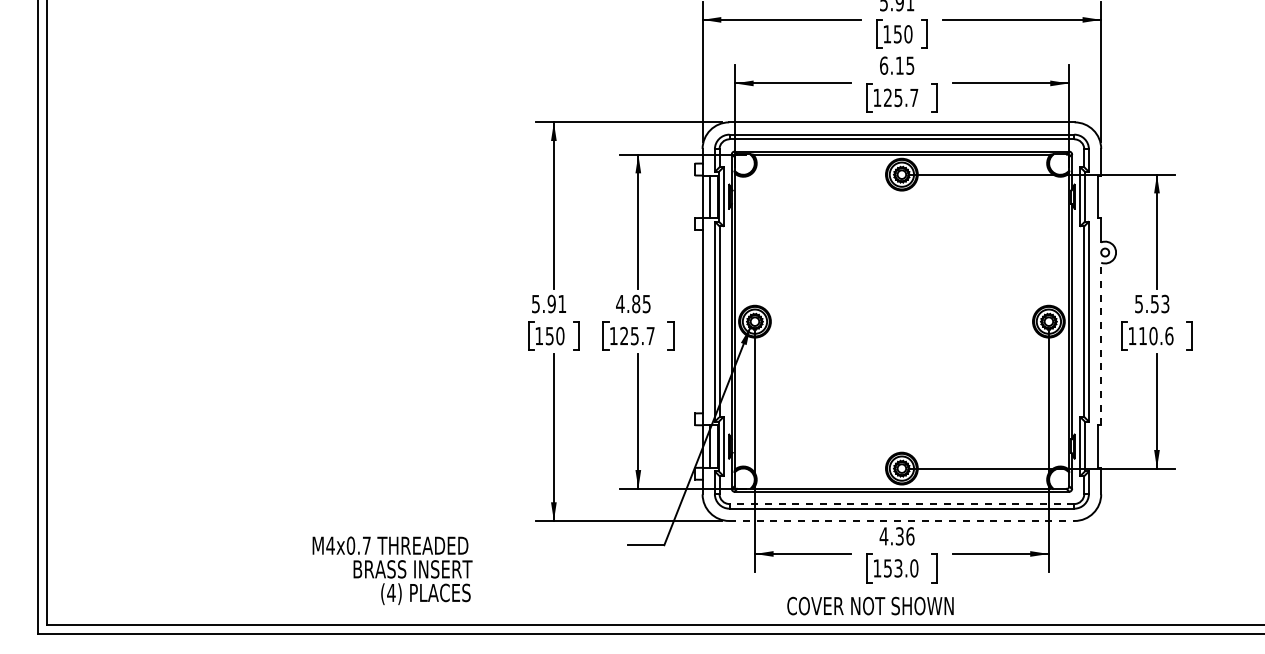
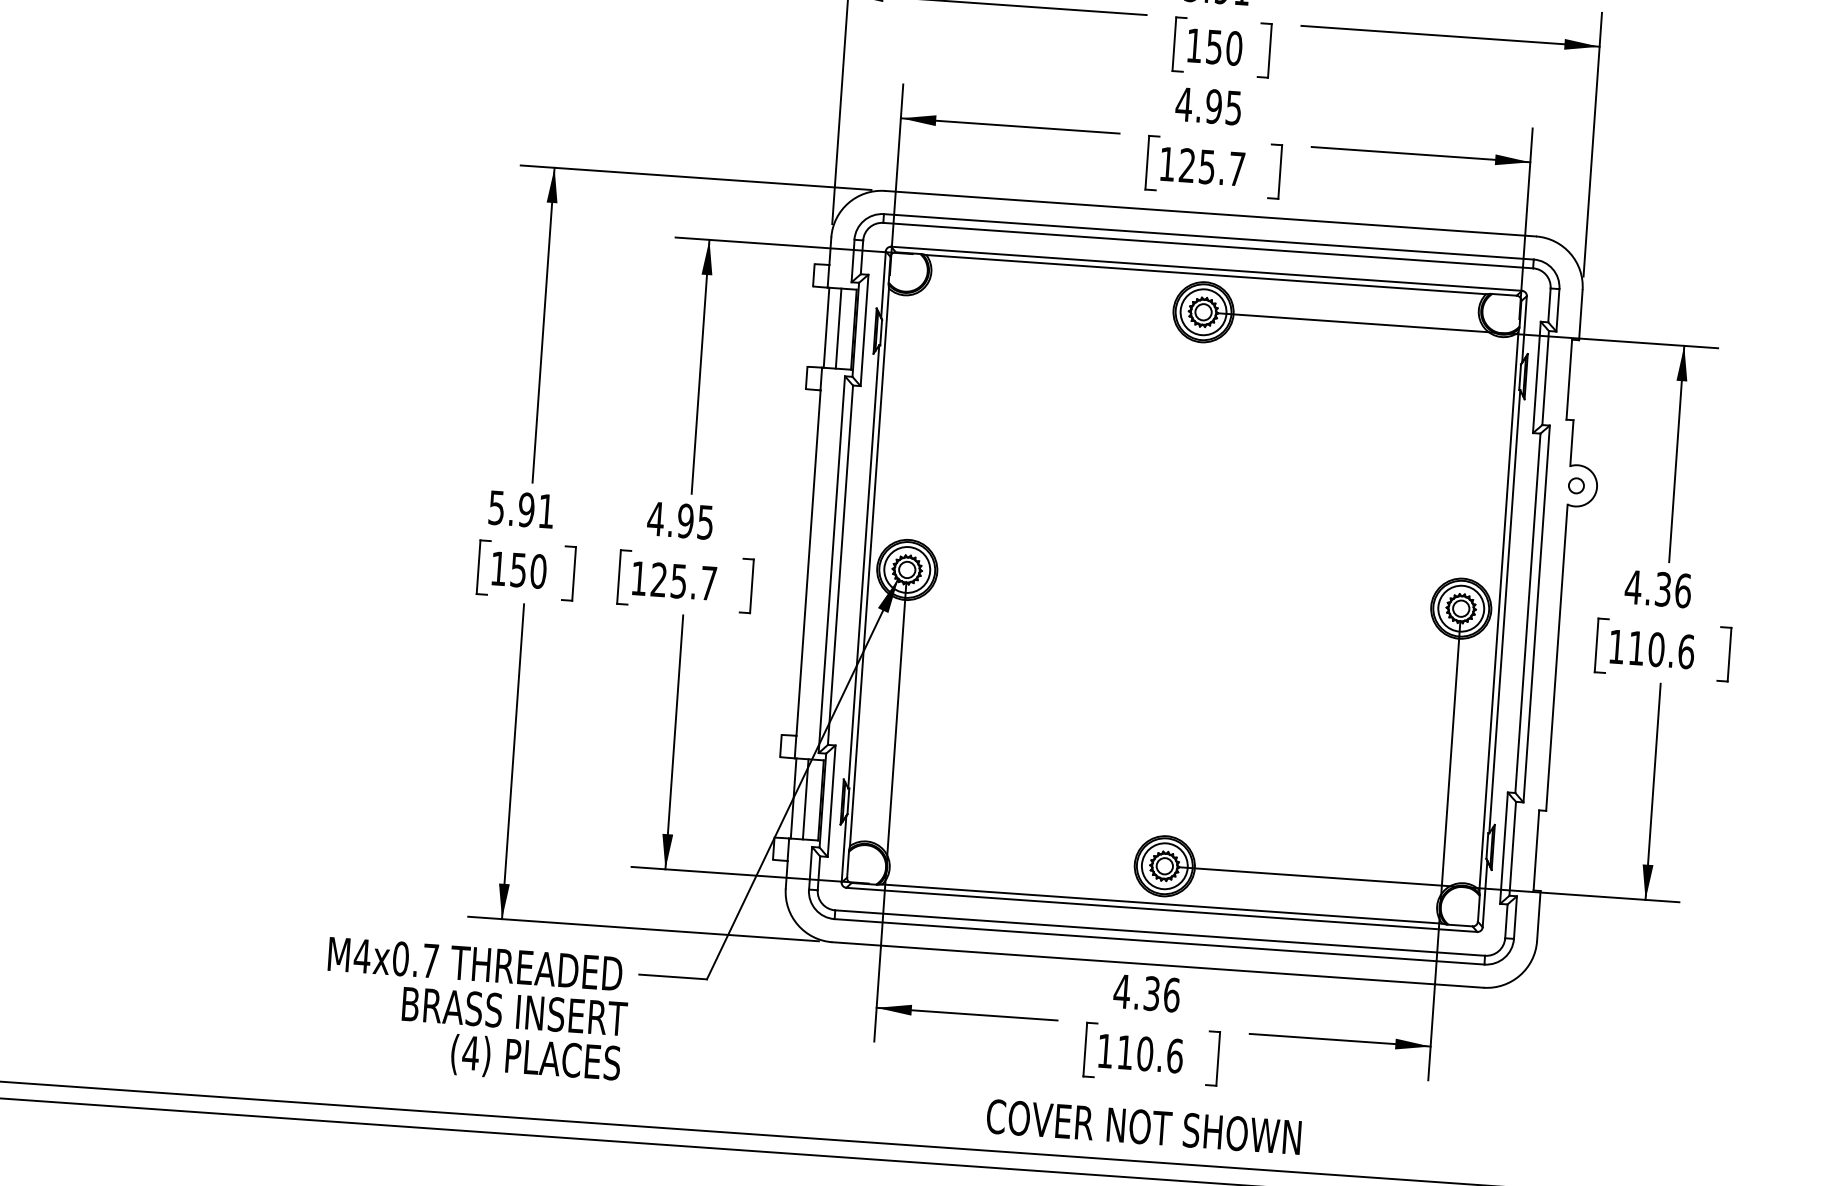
text: (891, 65) -> (1198, 105), 6.15 -> 4.95
text: (1151, 303) -> (1657, 587), 5.53 -> 4.36
text: (636, 304) -> (686, 521), 4.85 -> 4.95
line: (1101, 343) -> (1557, 656), dashed -> solid
line: (901, 504) -> (1159, 933), dashed -> solid
line: (901, 520) -> (1157, 964), dashed -> solid
text: (901, 568) -> (1150, 1054), 153.0 -> 110.6
text: (392, 570) -> (475, 1011), moved
text: (870, 605) -> (1144, 1125), moved

